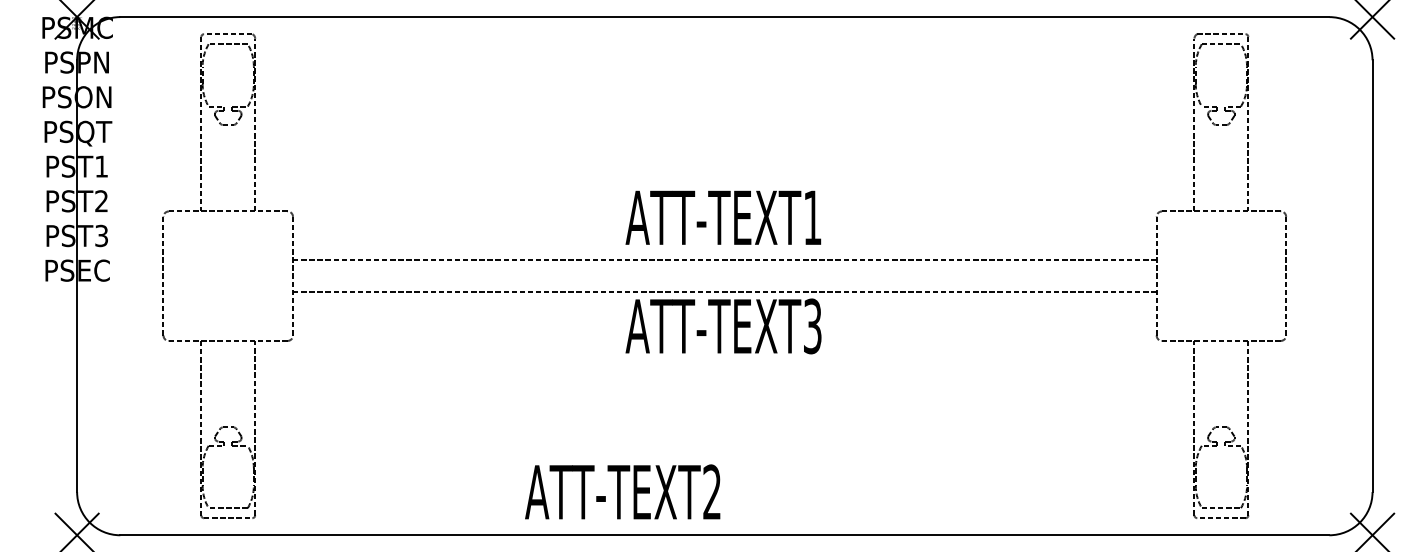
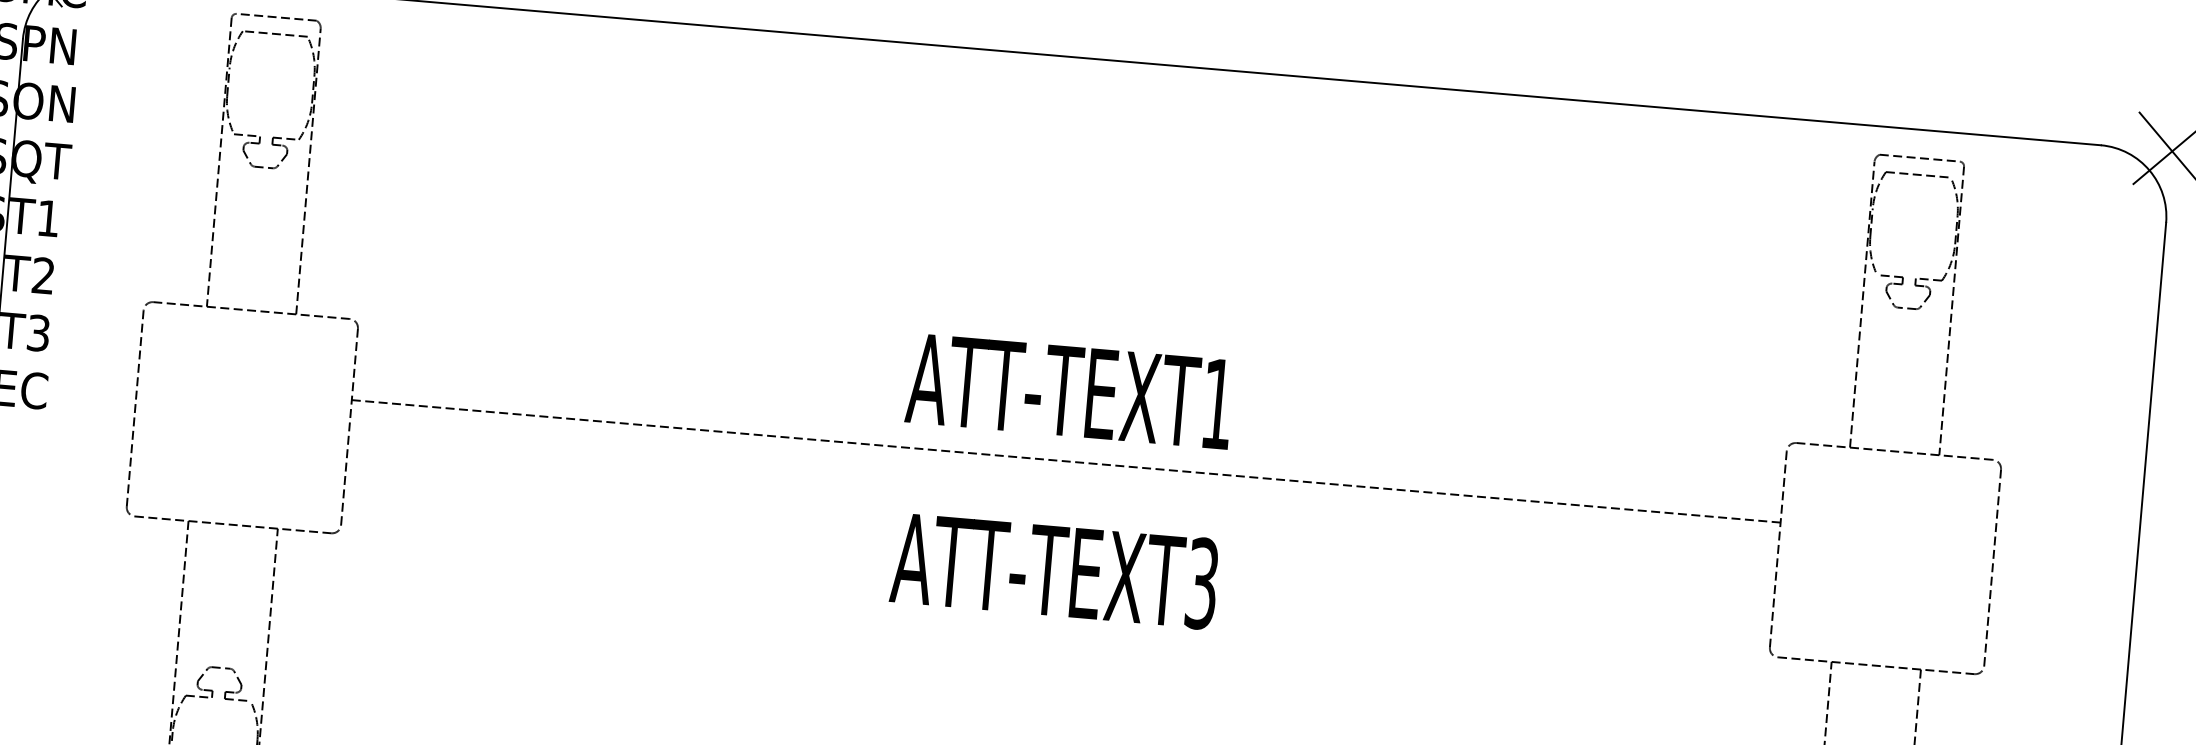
line: (724, 292) -> (1061, 515), removed

